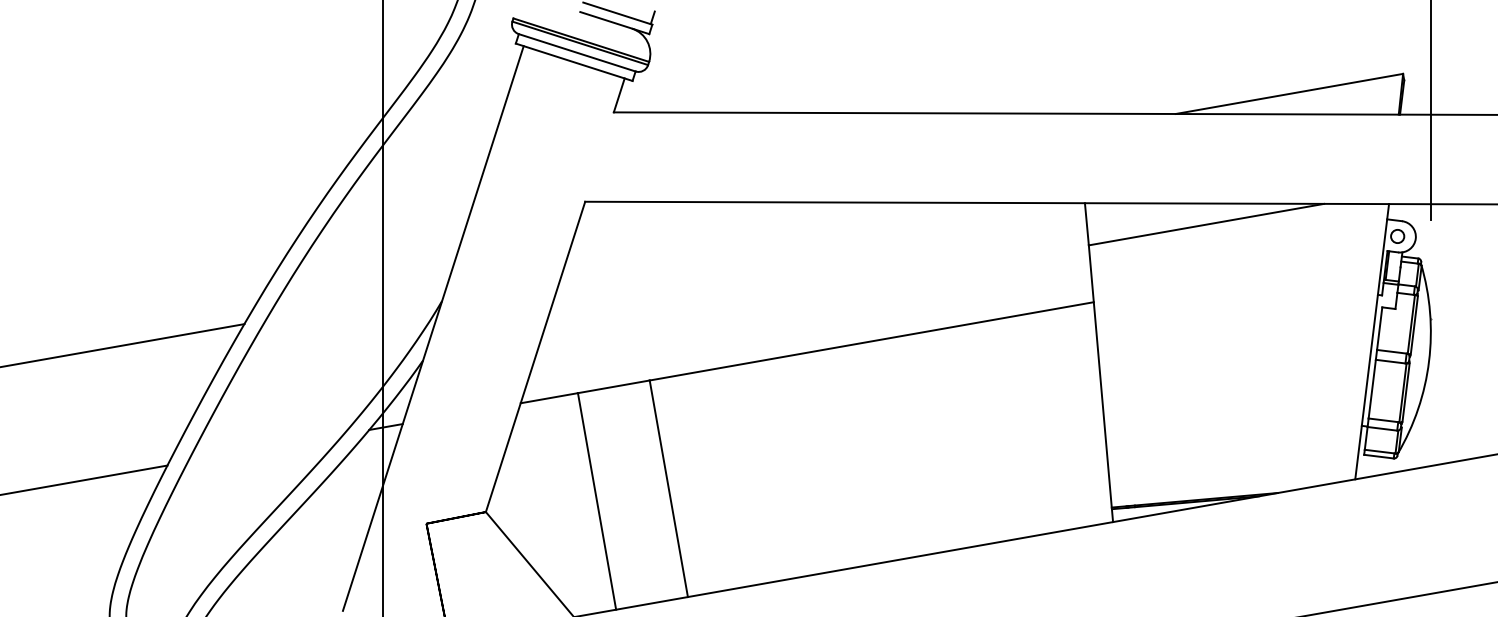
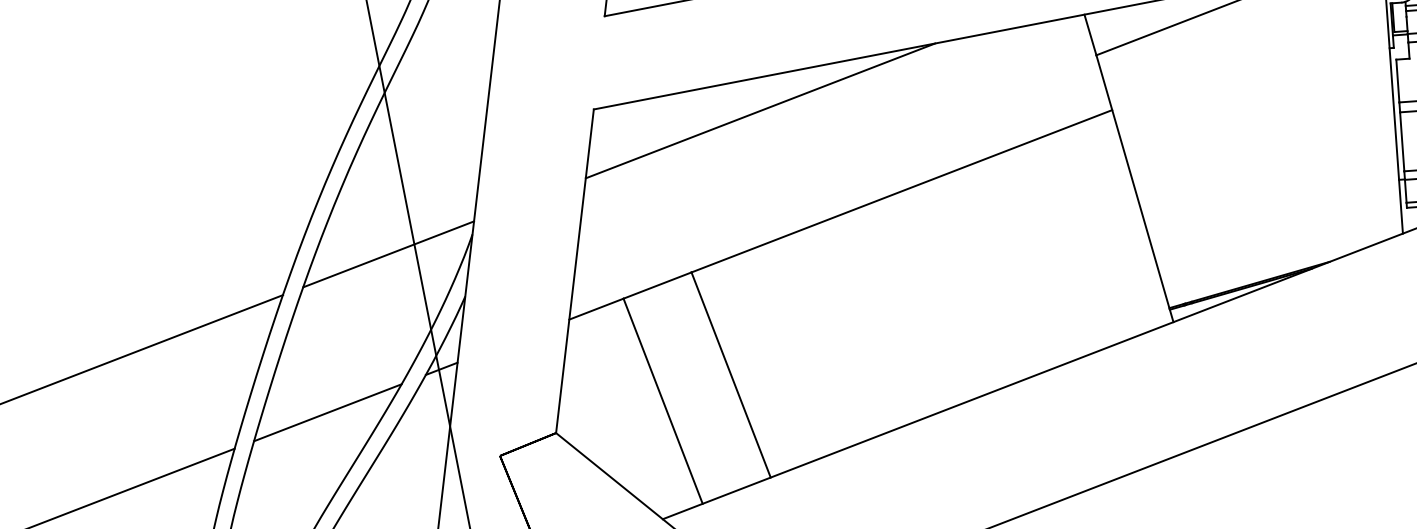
line: (748, 234) -> (760, 110), added
line: (355, 304) -> (388, 254), added
line: (265, 447) -> (327, 412), added

